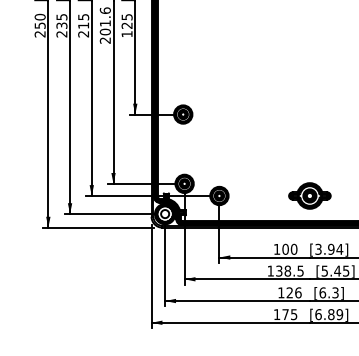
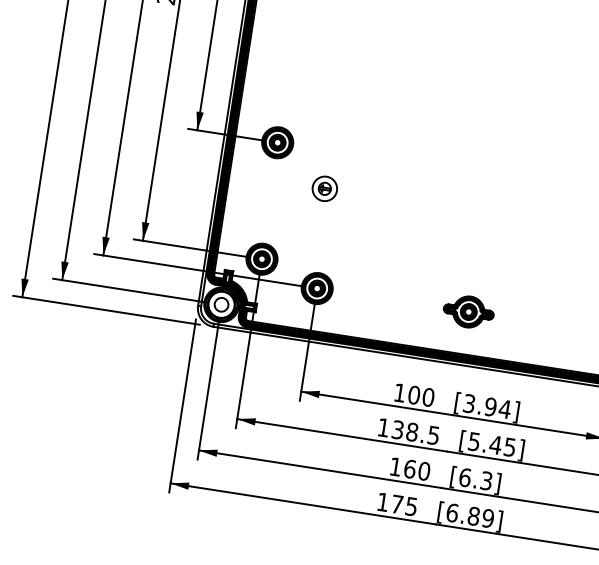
part: (214, 137) -> (324, 189), added
part: (309, 195) -> (468, 311), size x0.71
text: (293, 292) -> (416, 469), 126 -> 160

